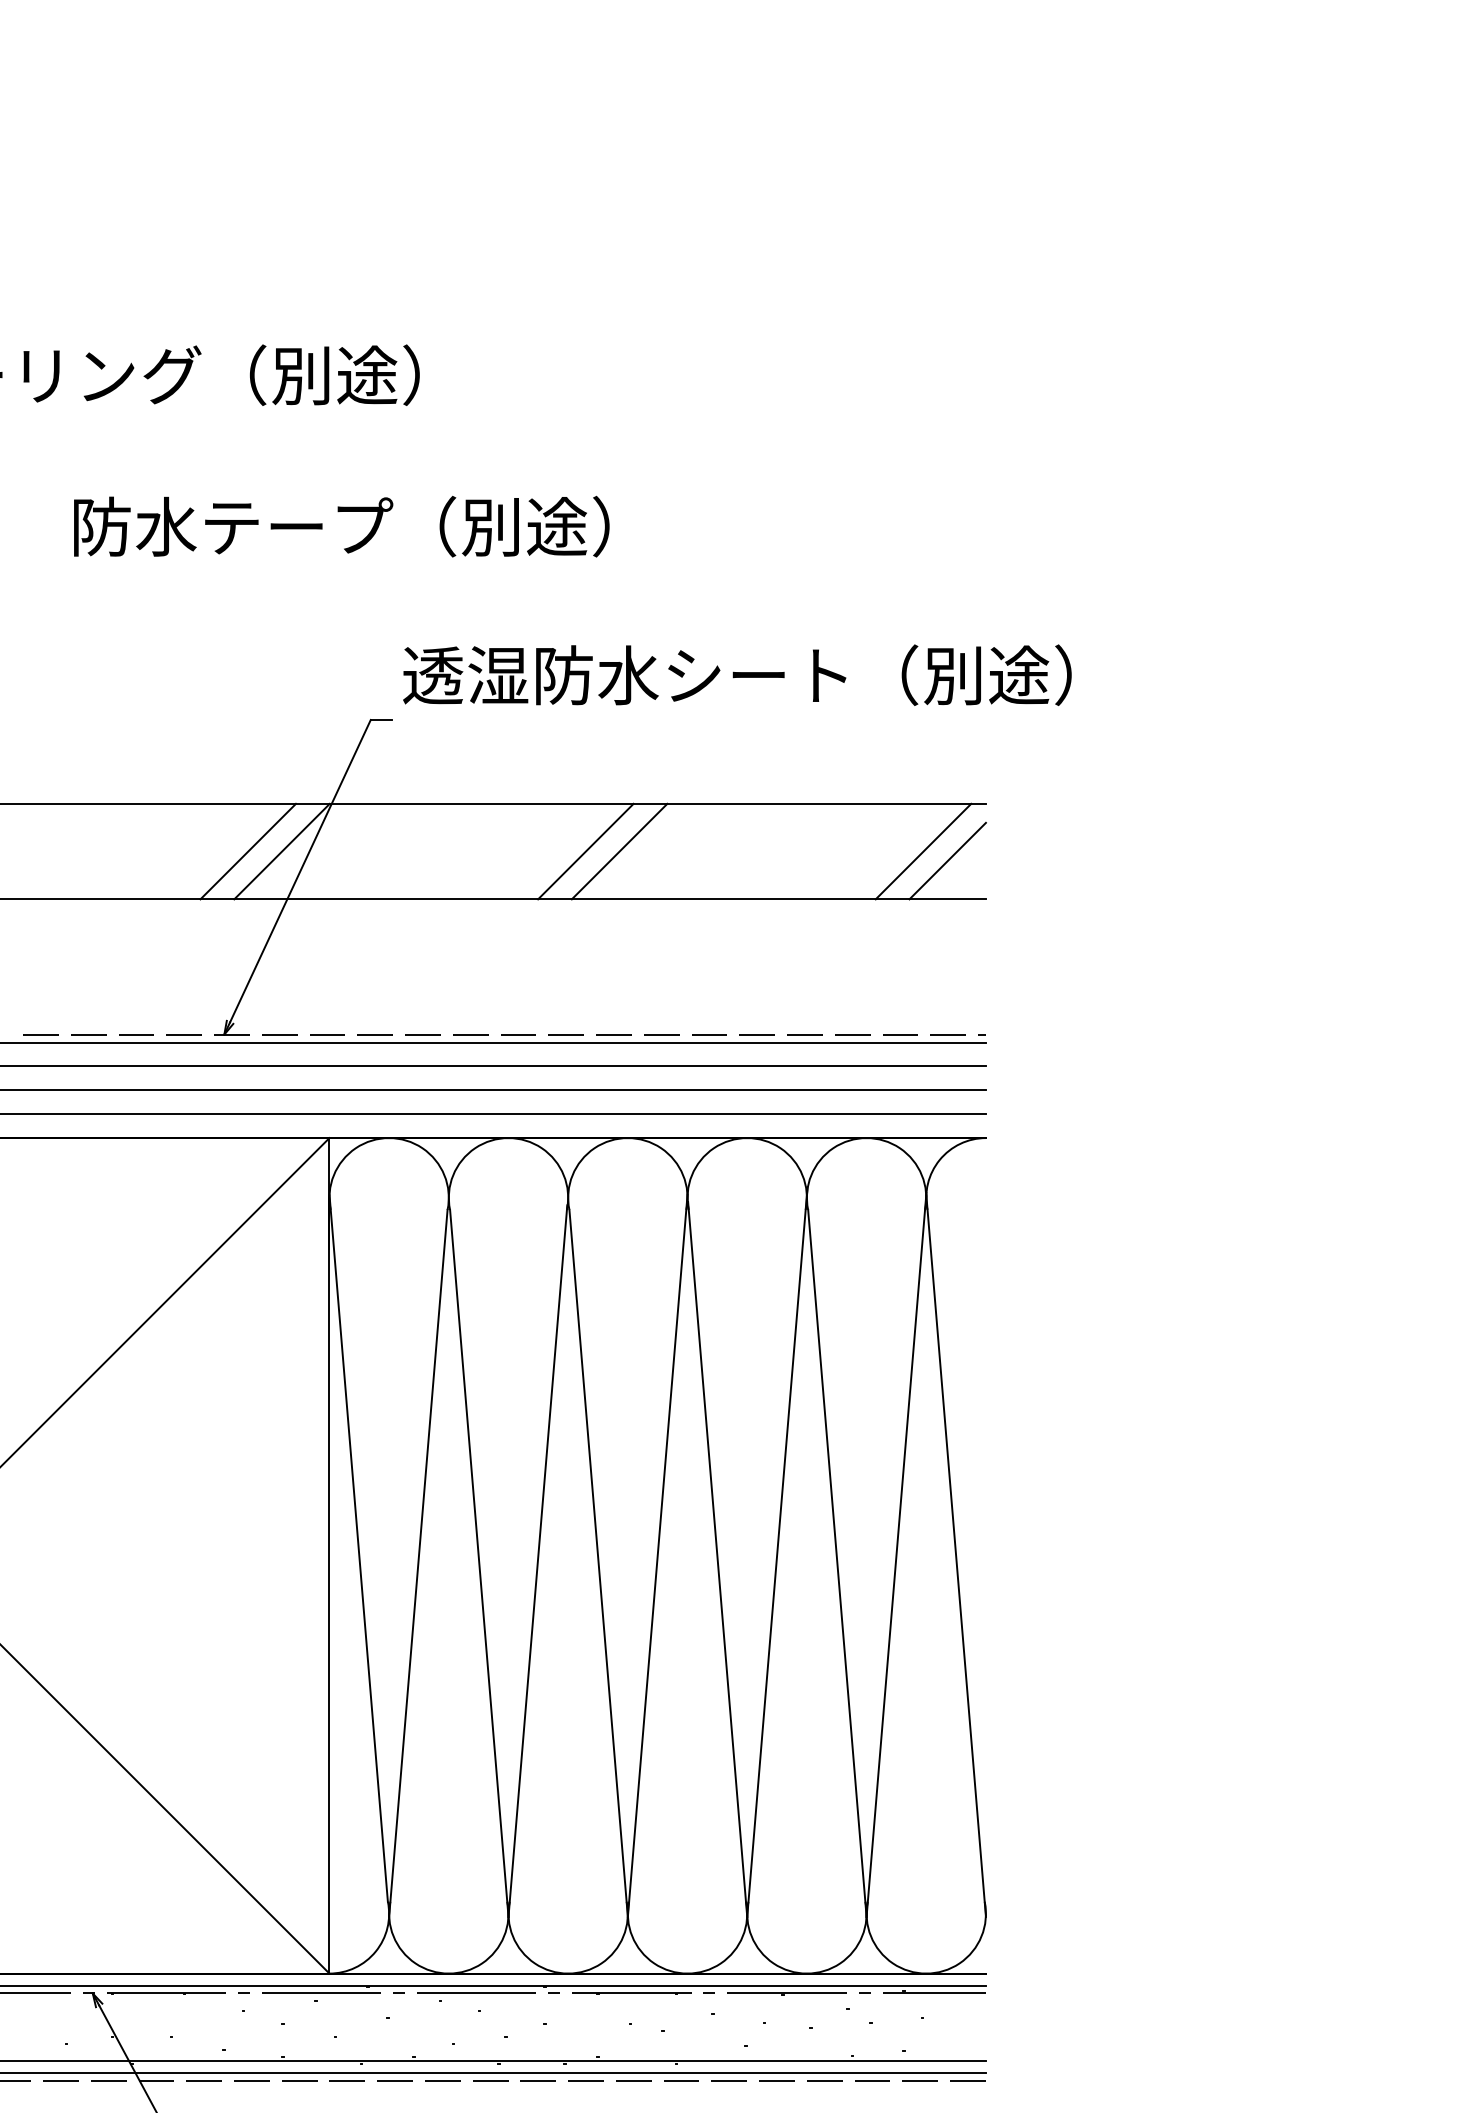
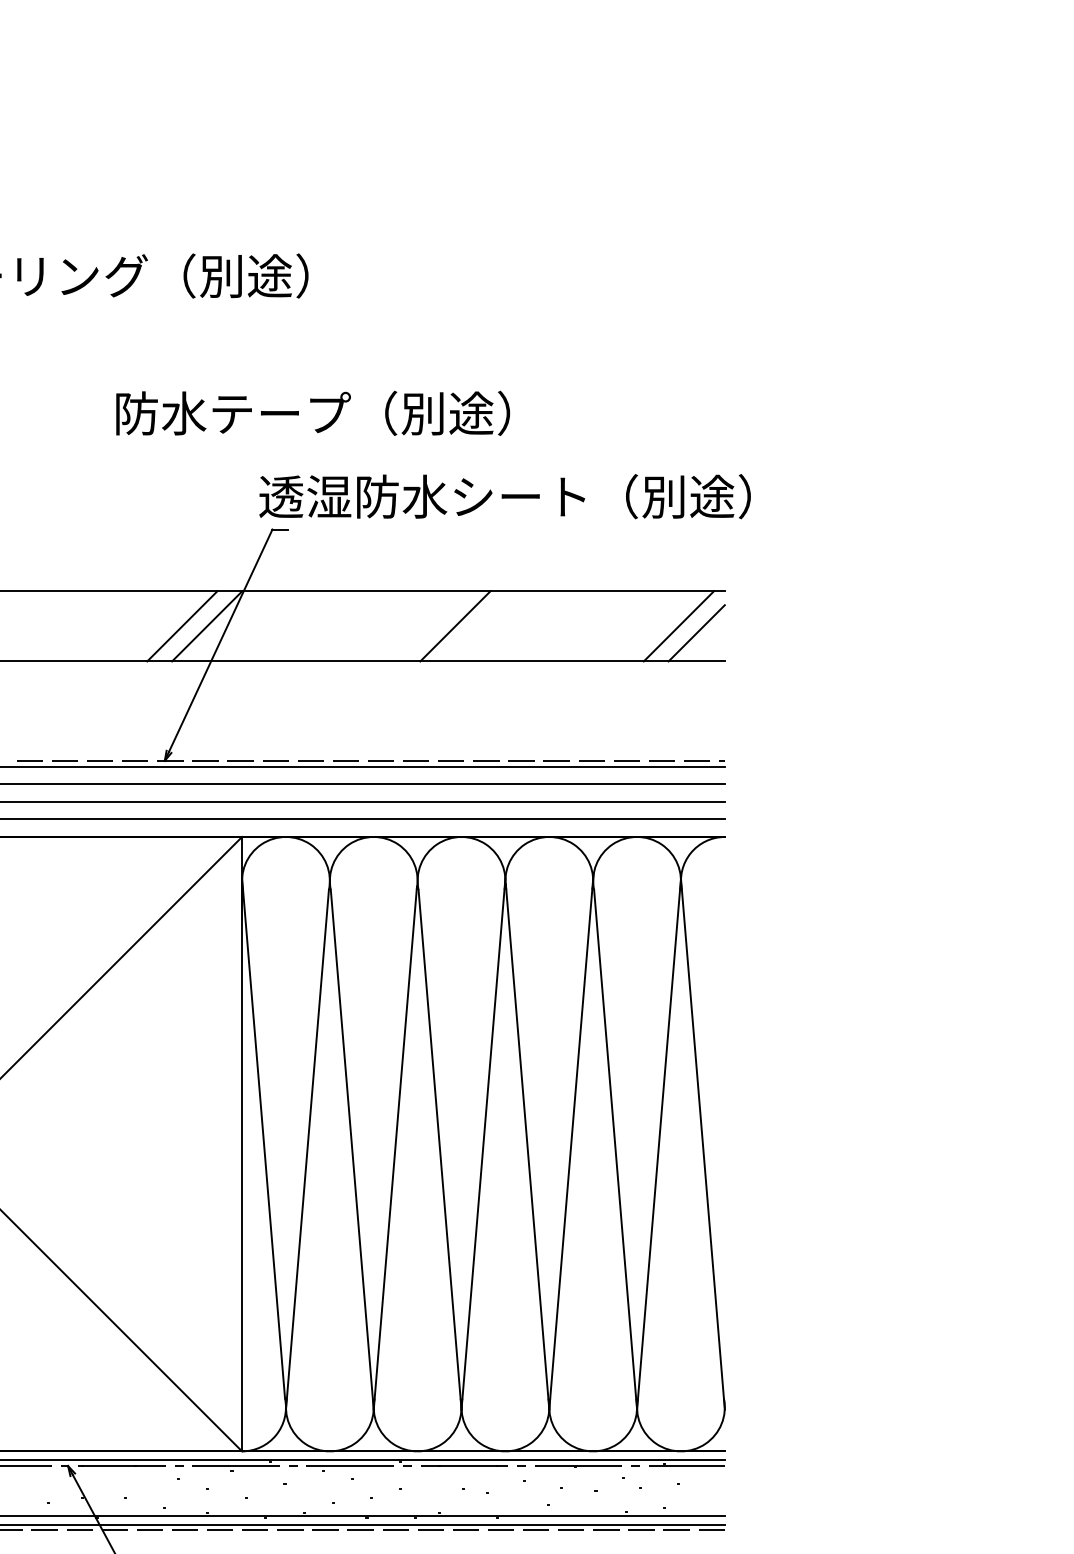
text: (342, 525) -> (313, 412), moved
text: (736, 675) -> (504, 496), moved
line: (585, 851) -> (430, 626), removed

